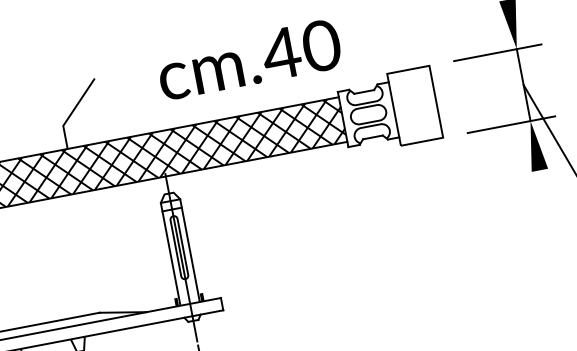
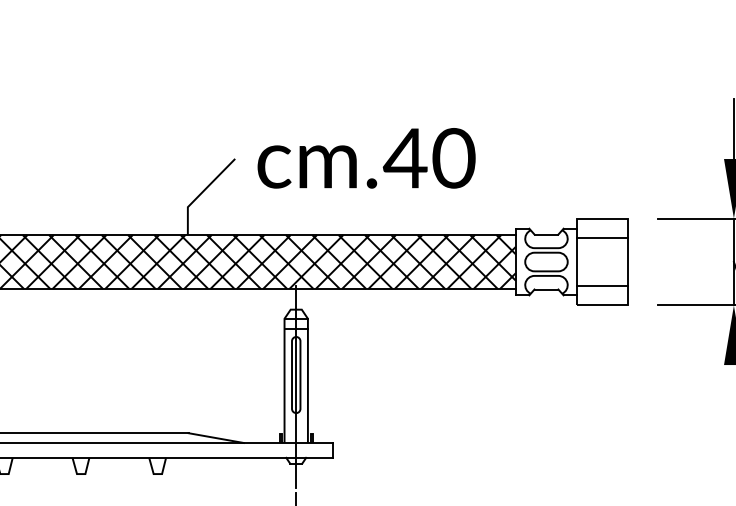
text: (249, 59) -> (366, 158), moved
line: (411, 85) -> (602, 237), added
line: (418, 126) -> (602, 286), added

